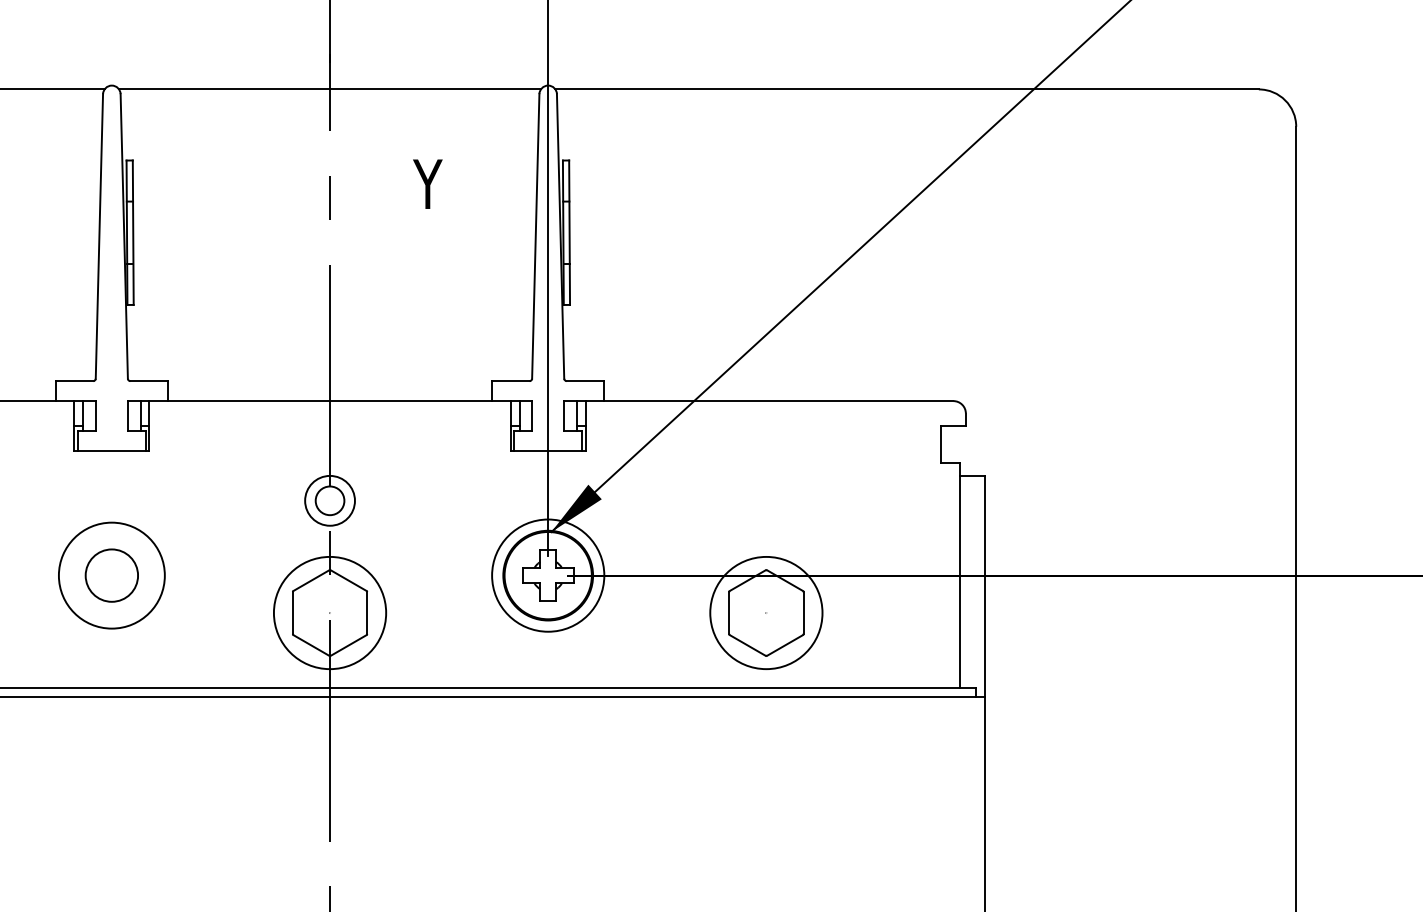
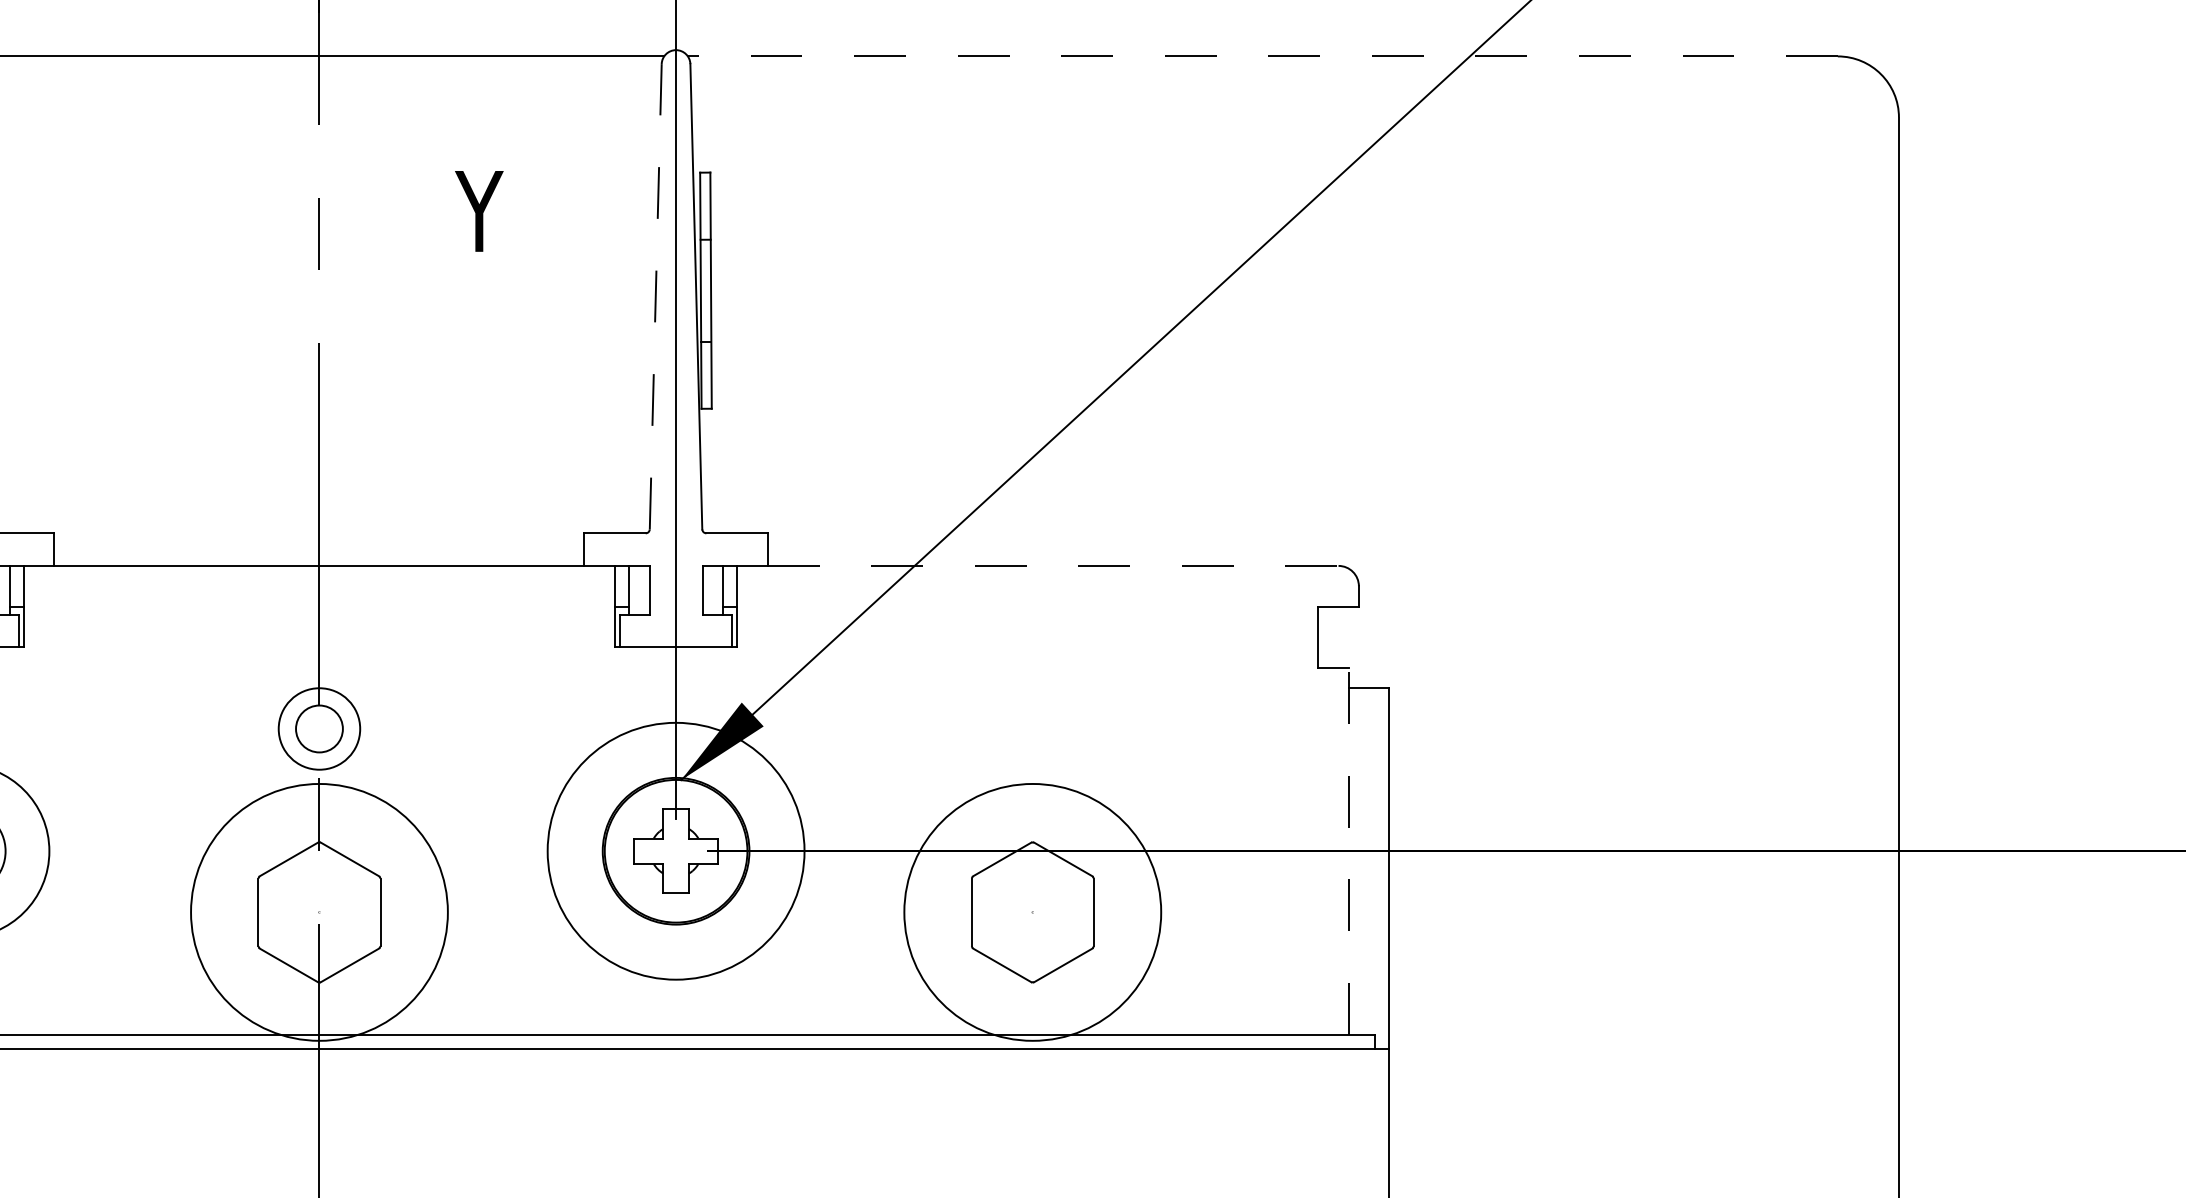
line: (907, 89) -> (1263, 56), solid -> dashed
line: (535, 235) -> (655, 295), solid -> dashed
line: (778, 401) -> (1052, 566), solid -> dashed
circle: (548, 575) -> (676, 851), size x1.4
line: (959, 575) -> (1348, 851), solid -> dashed
circle: (329, 612) -> (318, 911), size x1.4
circle: (766, 612) -> (1032, 911), size x1.4

